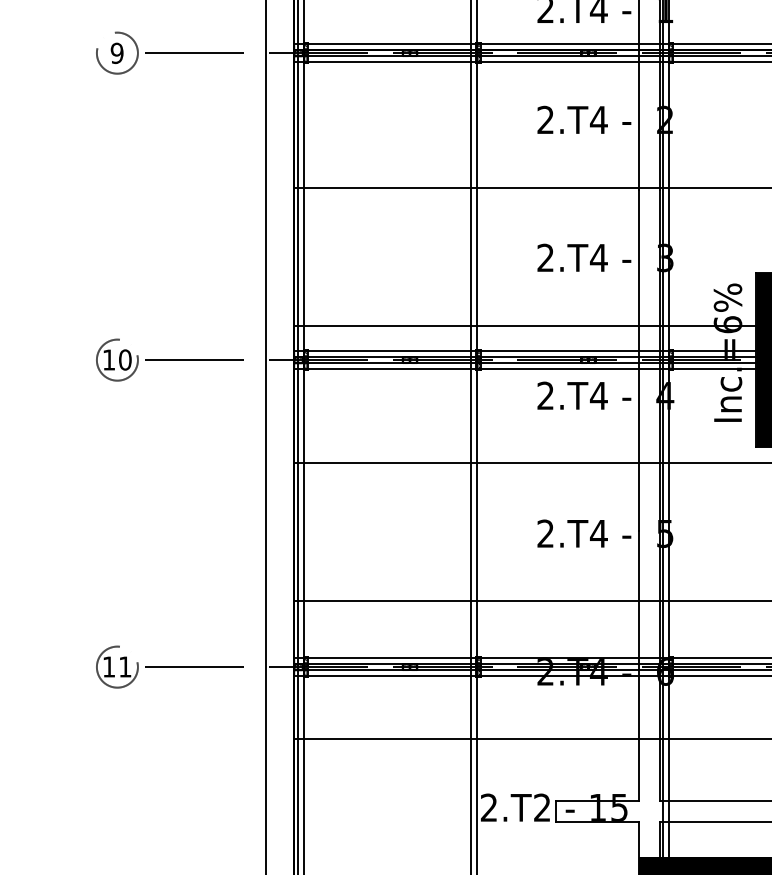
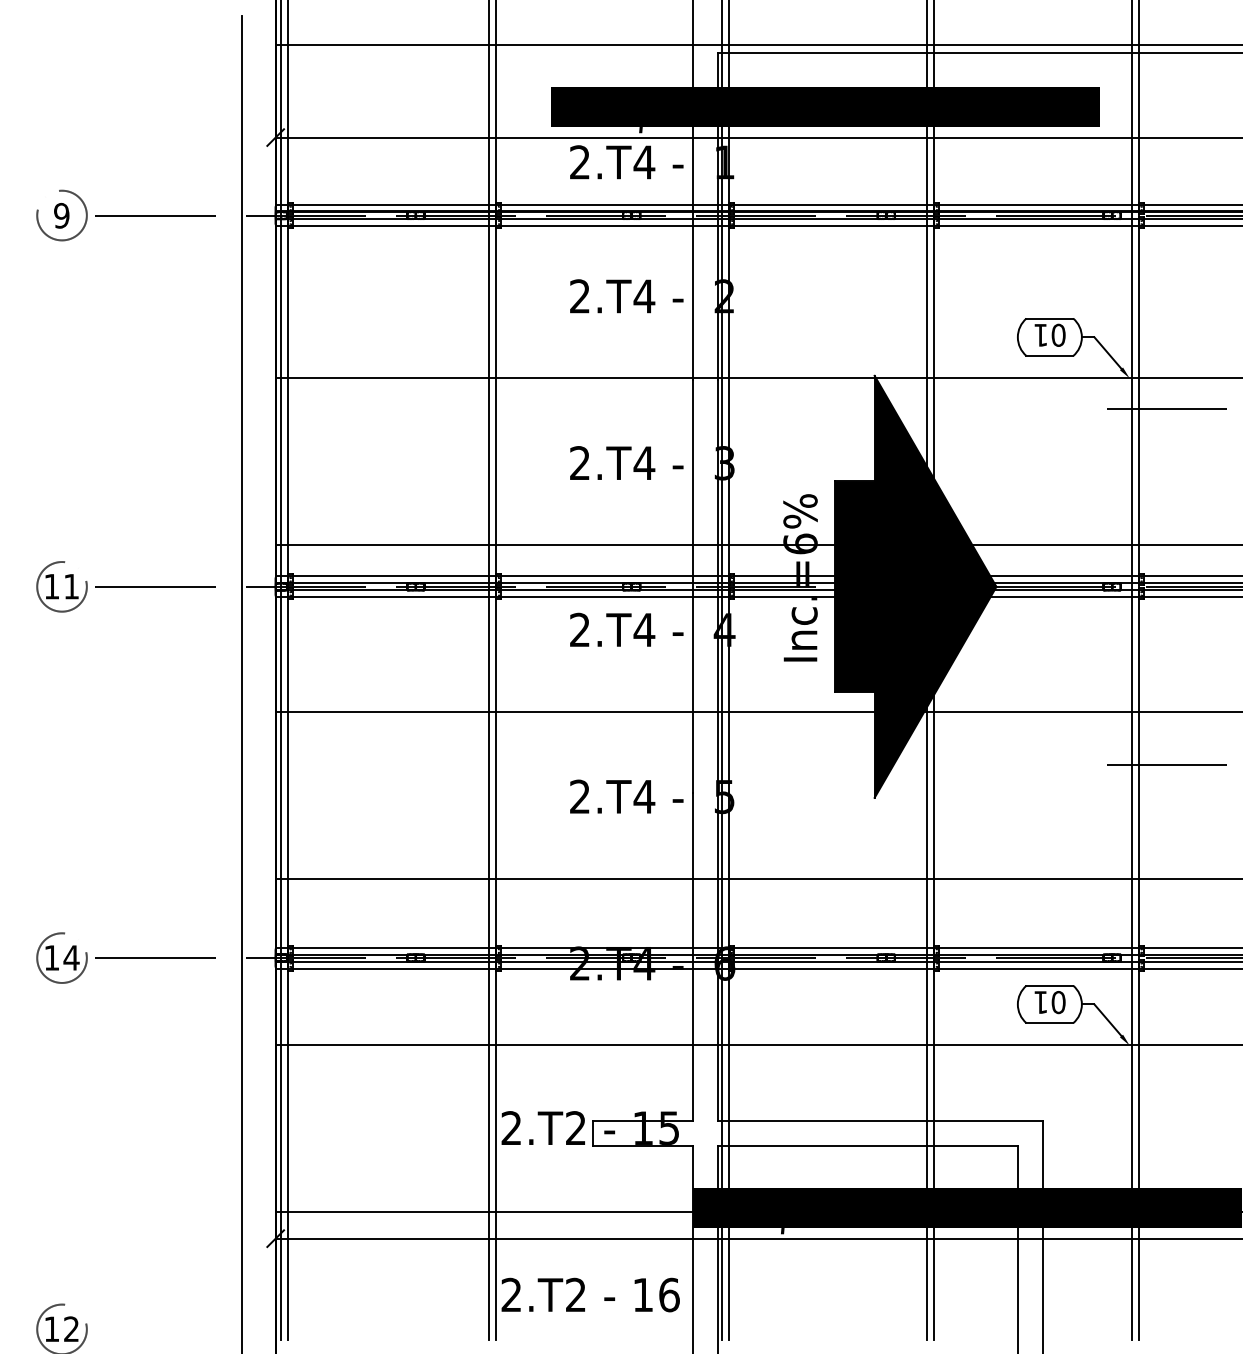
text: (125, 359) -> (71, 586), 10 -> 11
text: (125, 666) -> (71, 957), 11 -> 14

